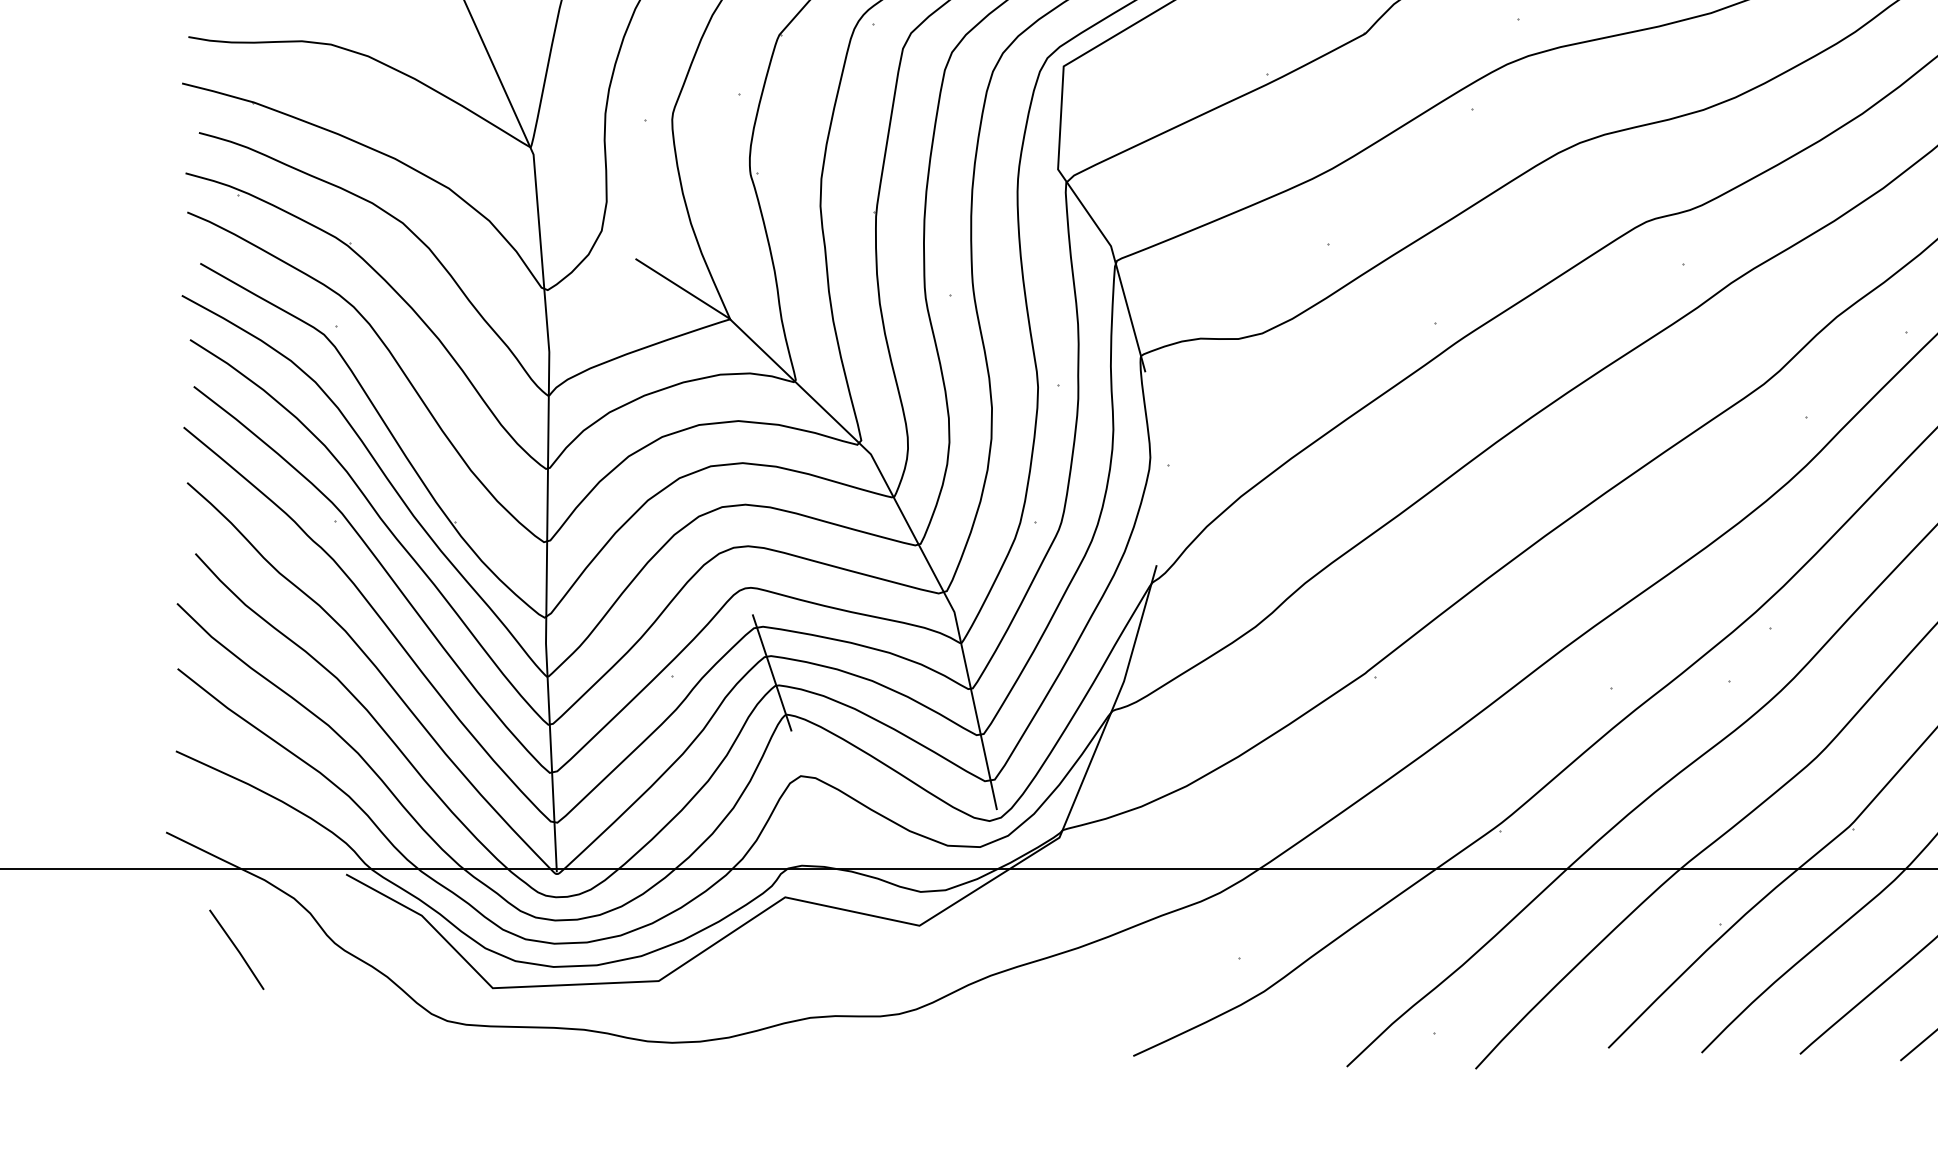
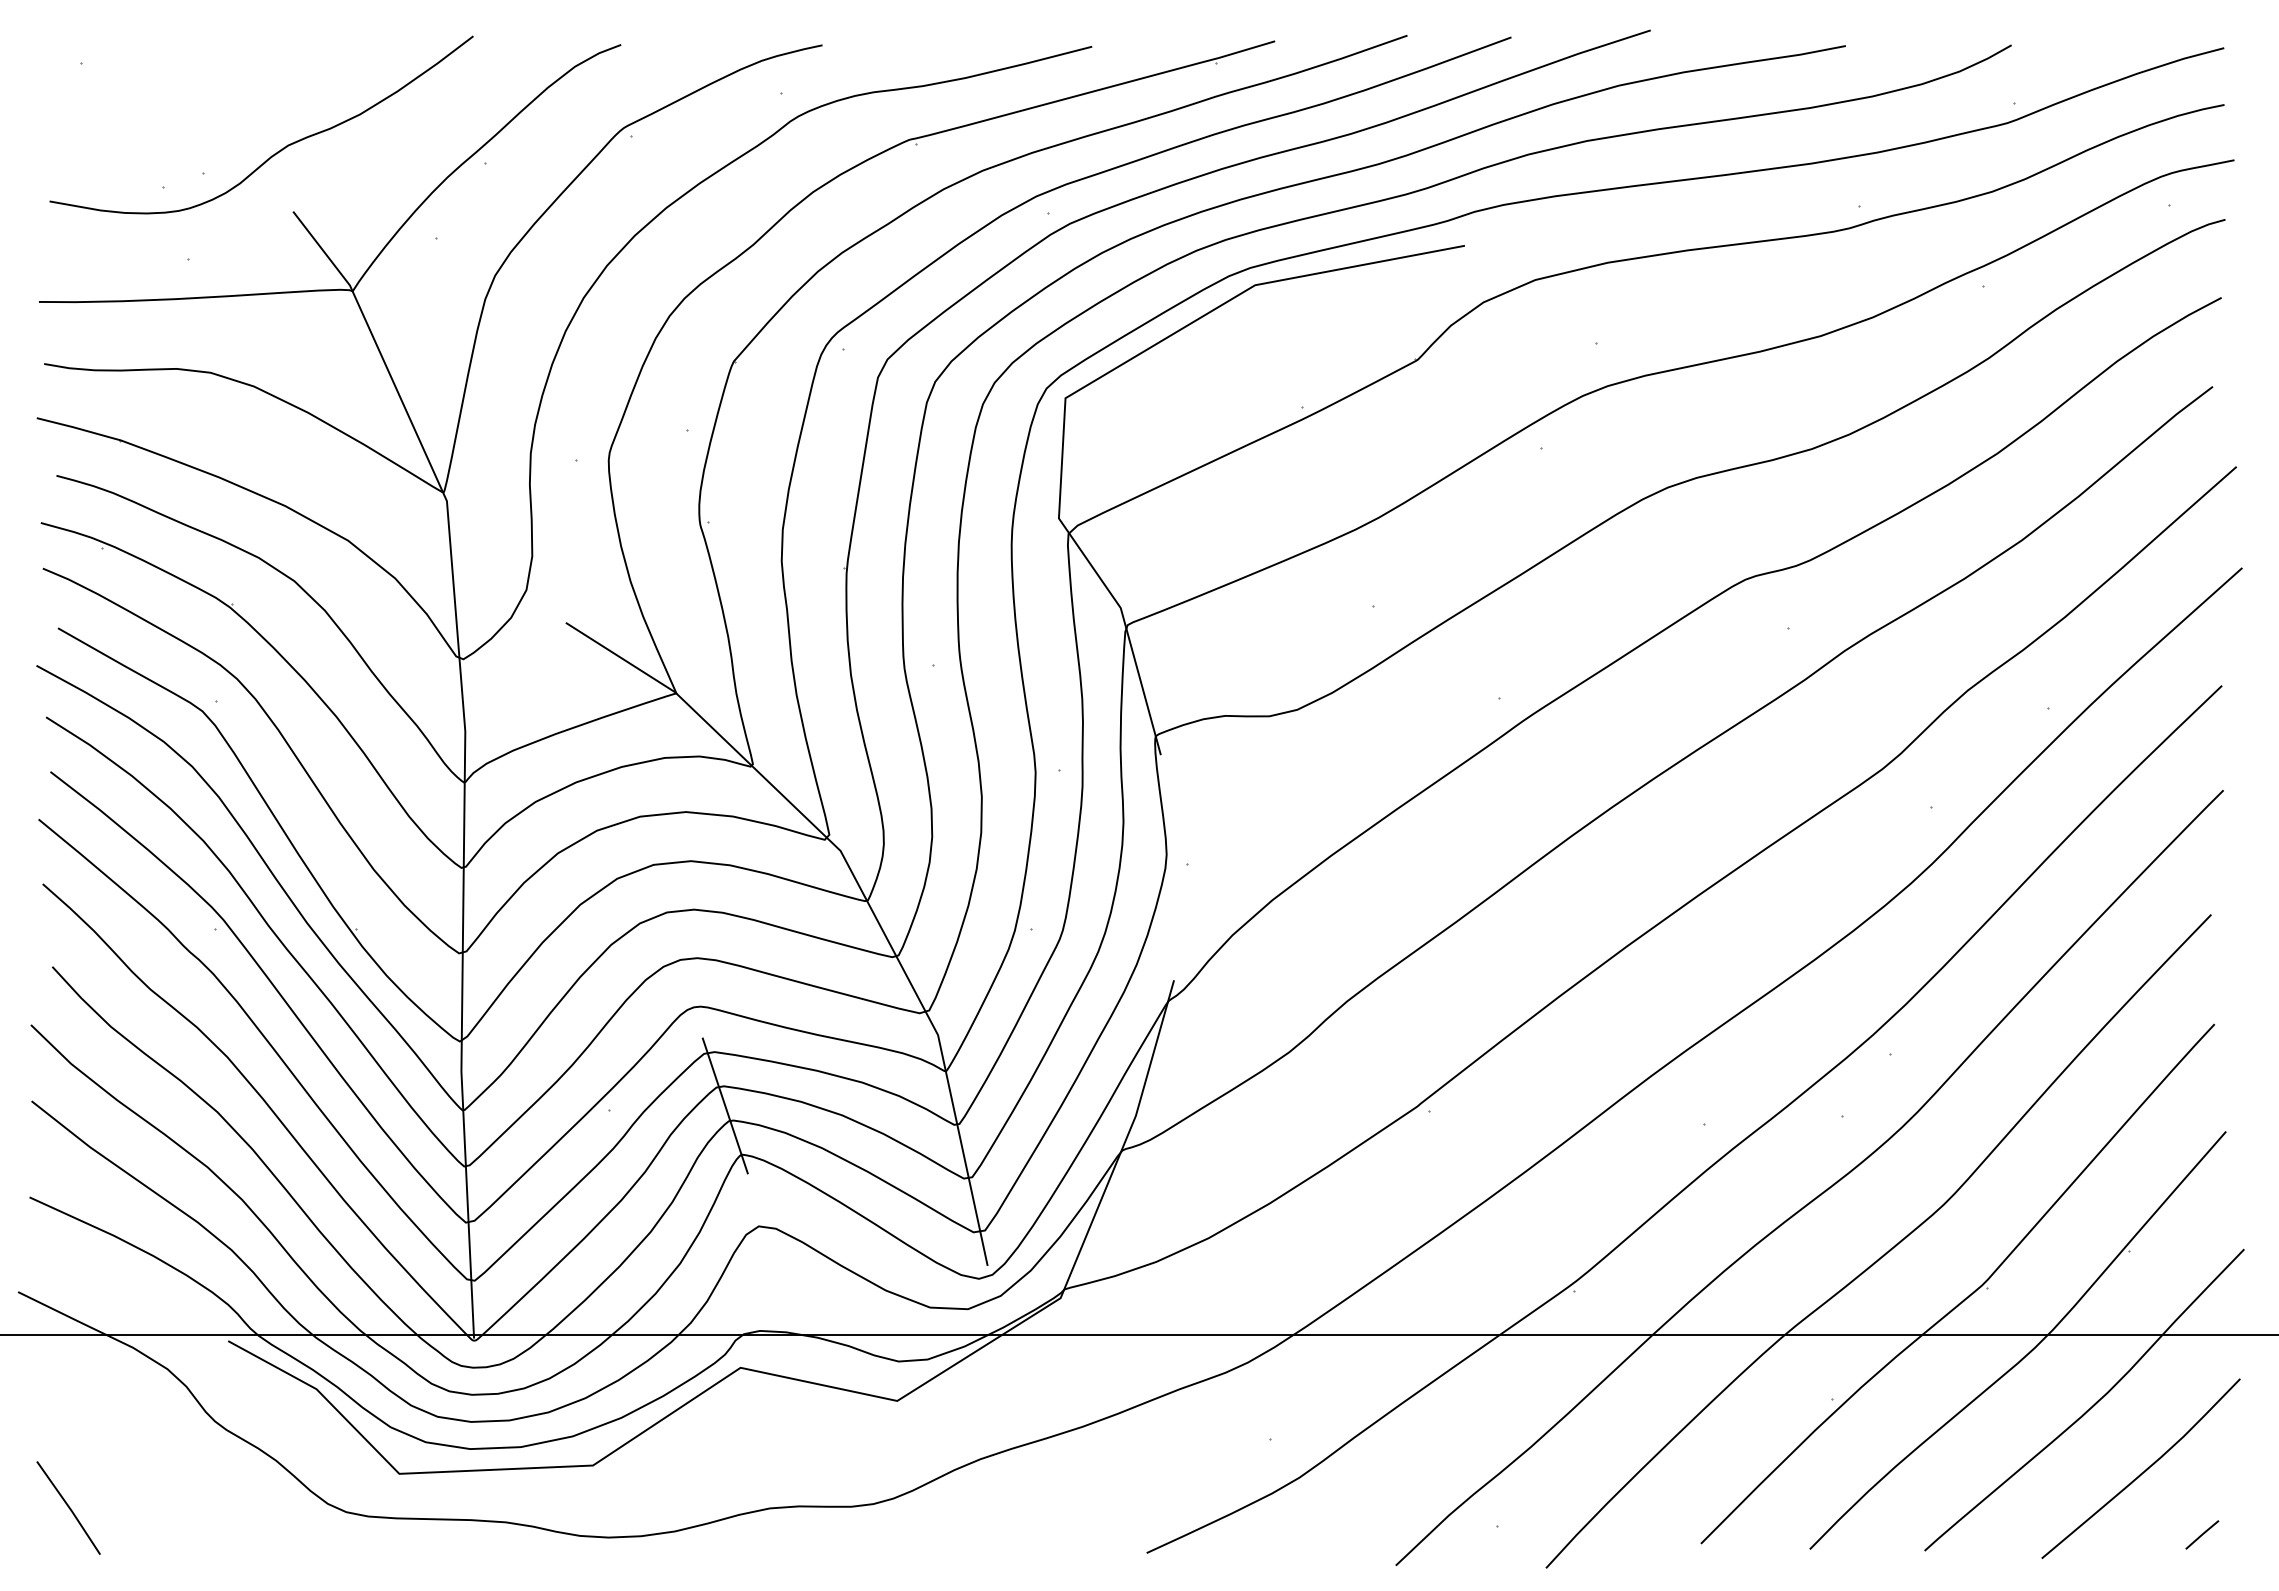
line: (236, 949) -> (68, 1507), moved

